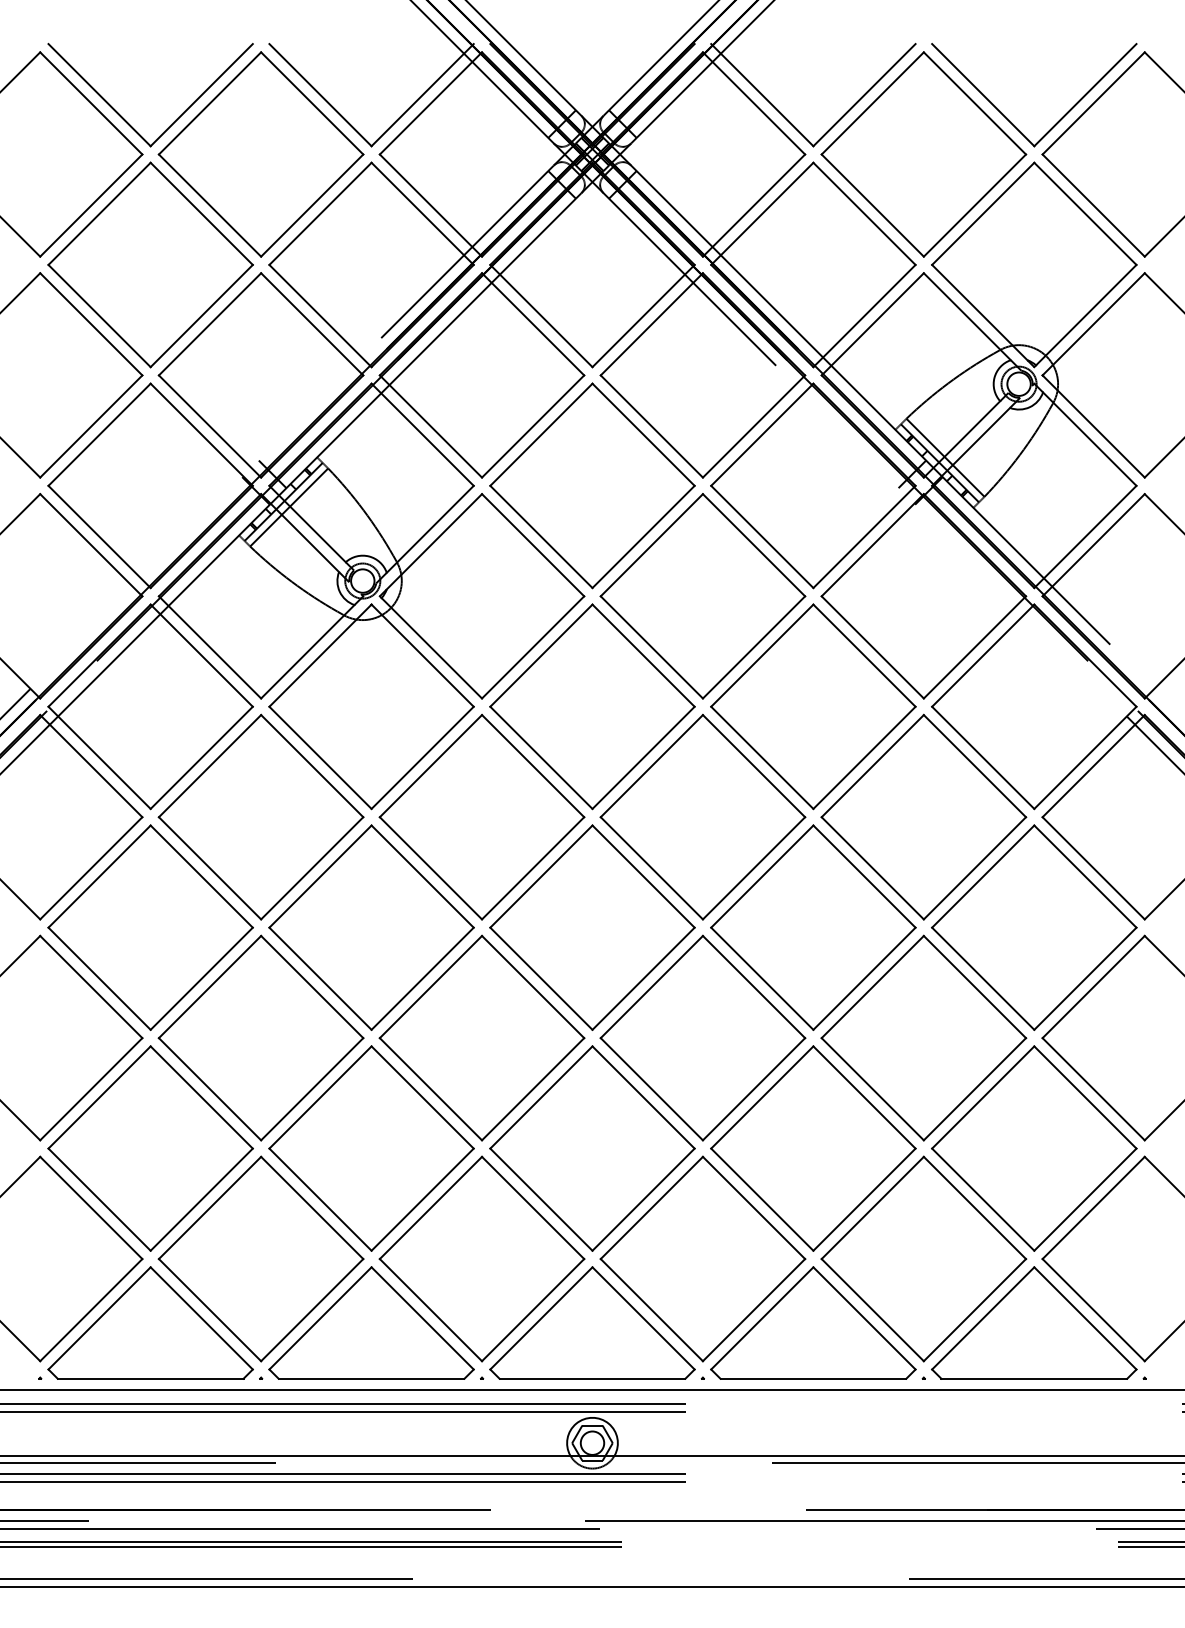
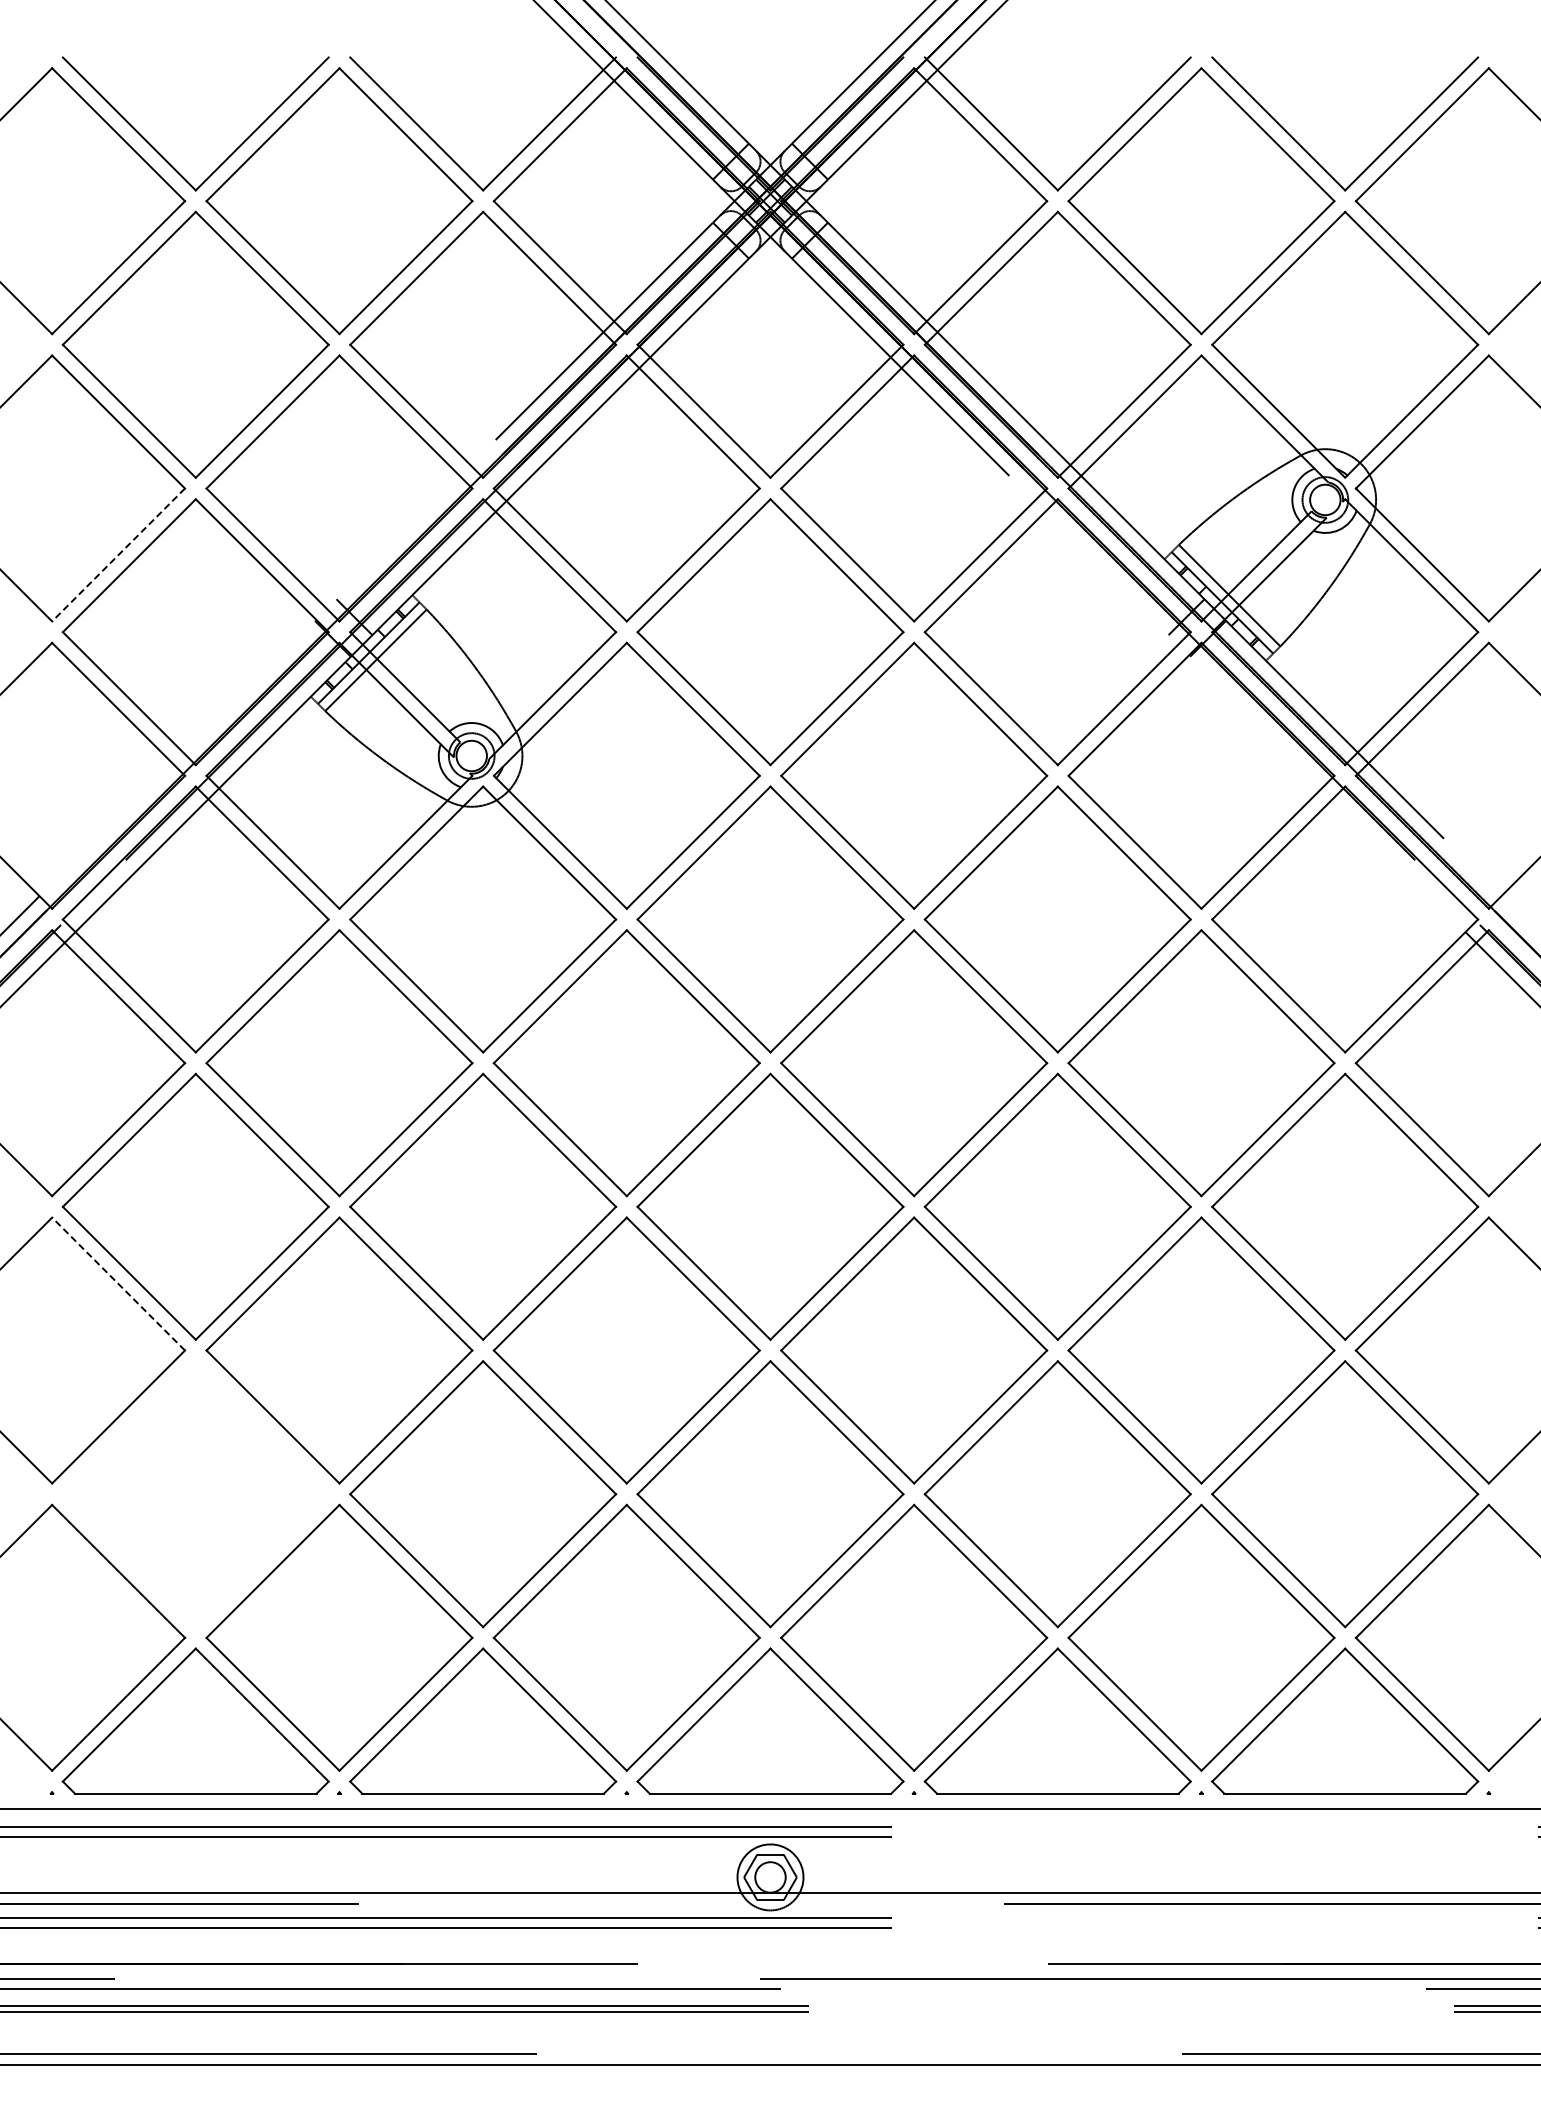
line: (91, 426) -> (118, 554), solid -> dashed
line: (91, 987) -> (118, 1284), solid -> dashed
part: (150, 1148) -> (195, 1494), removed

